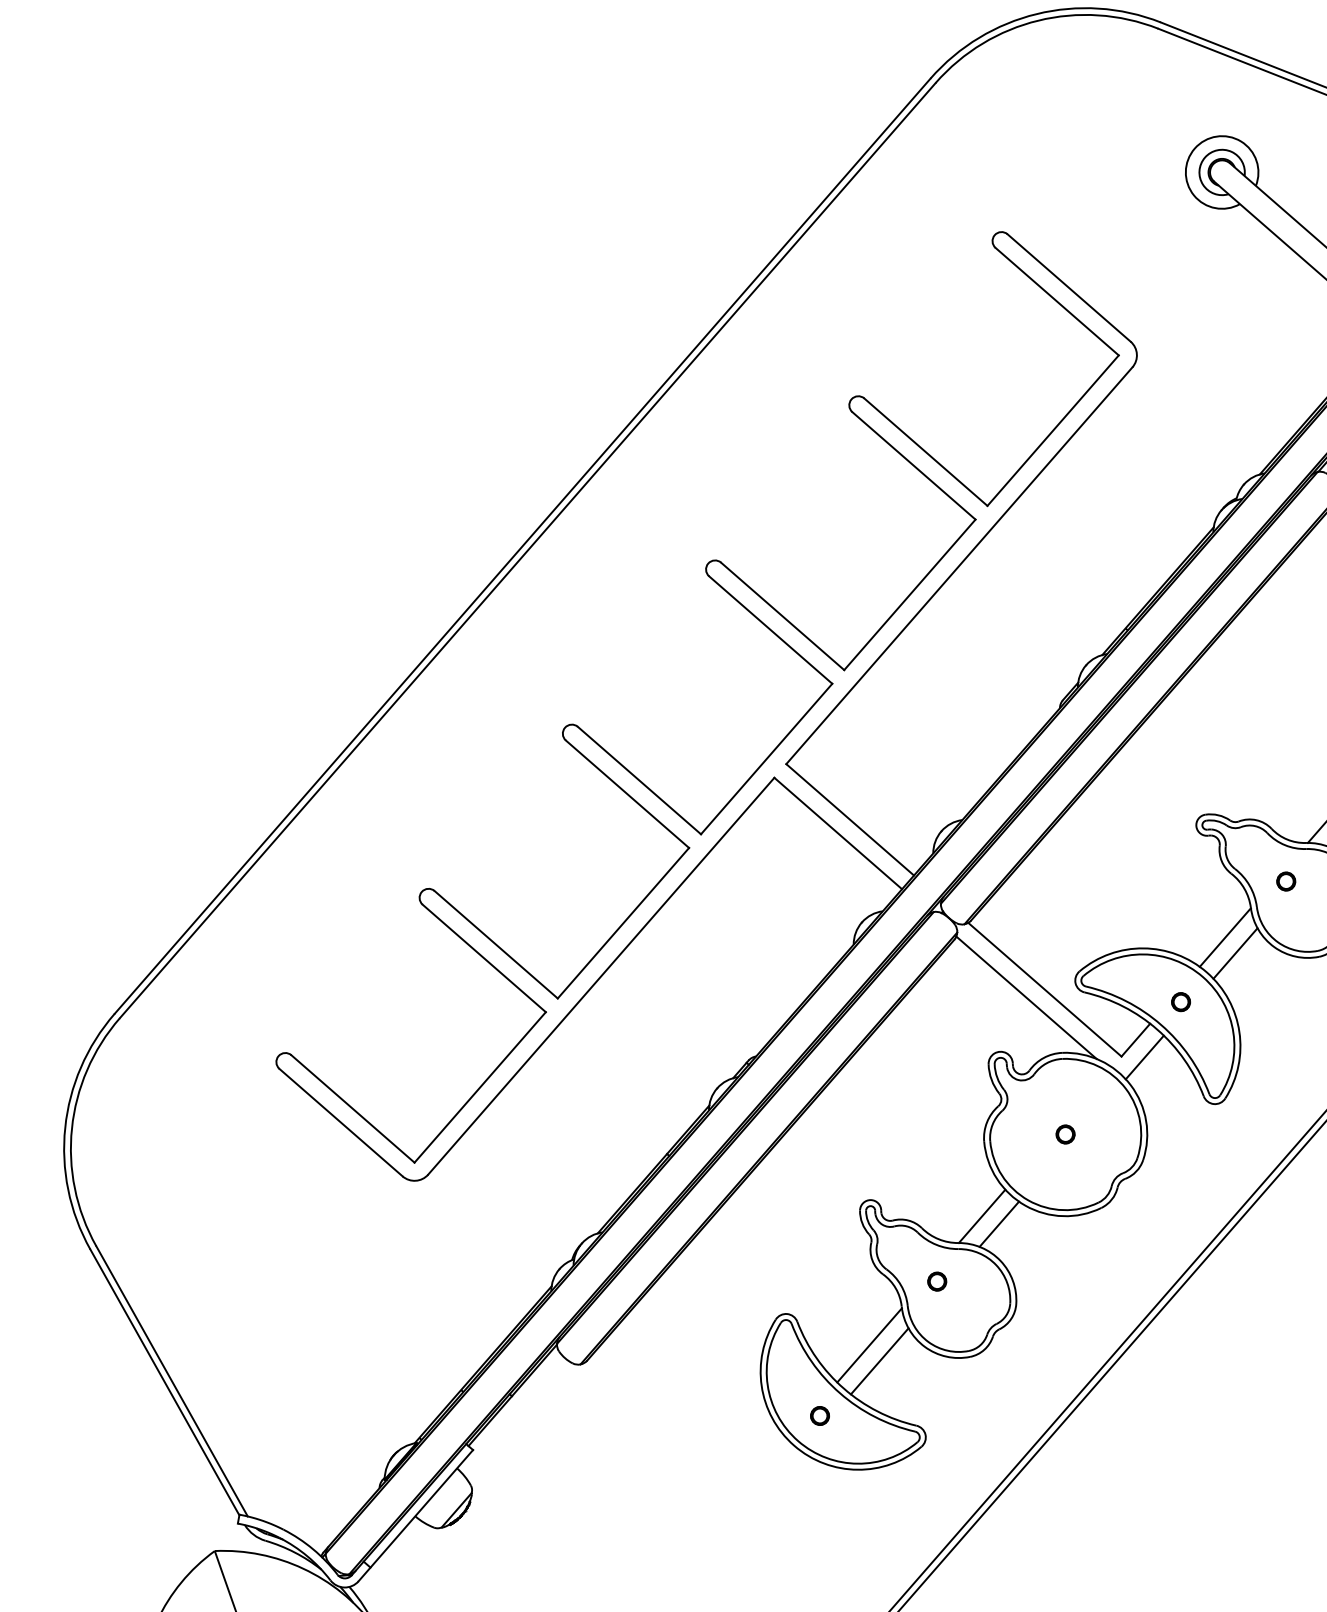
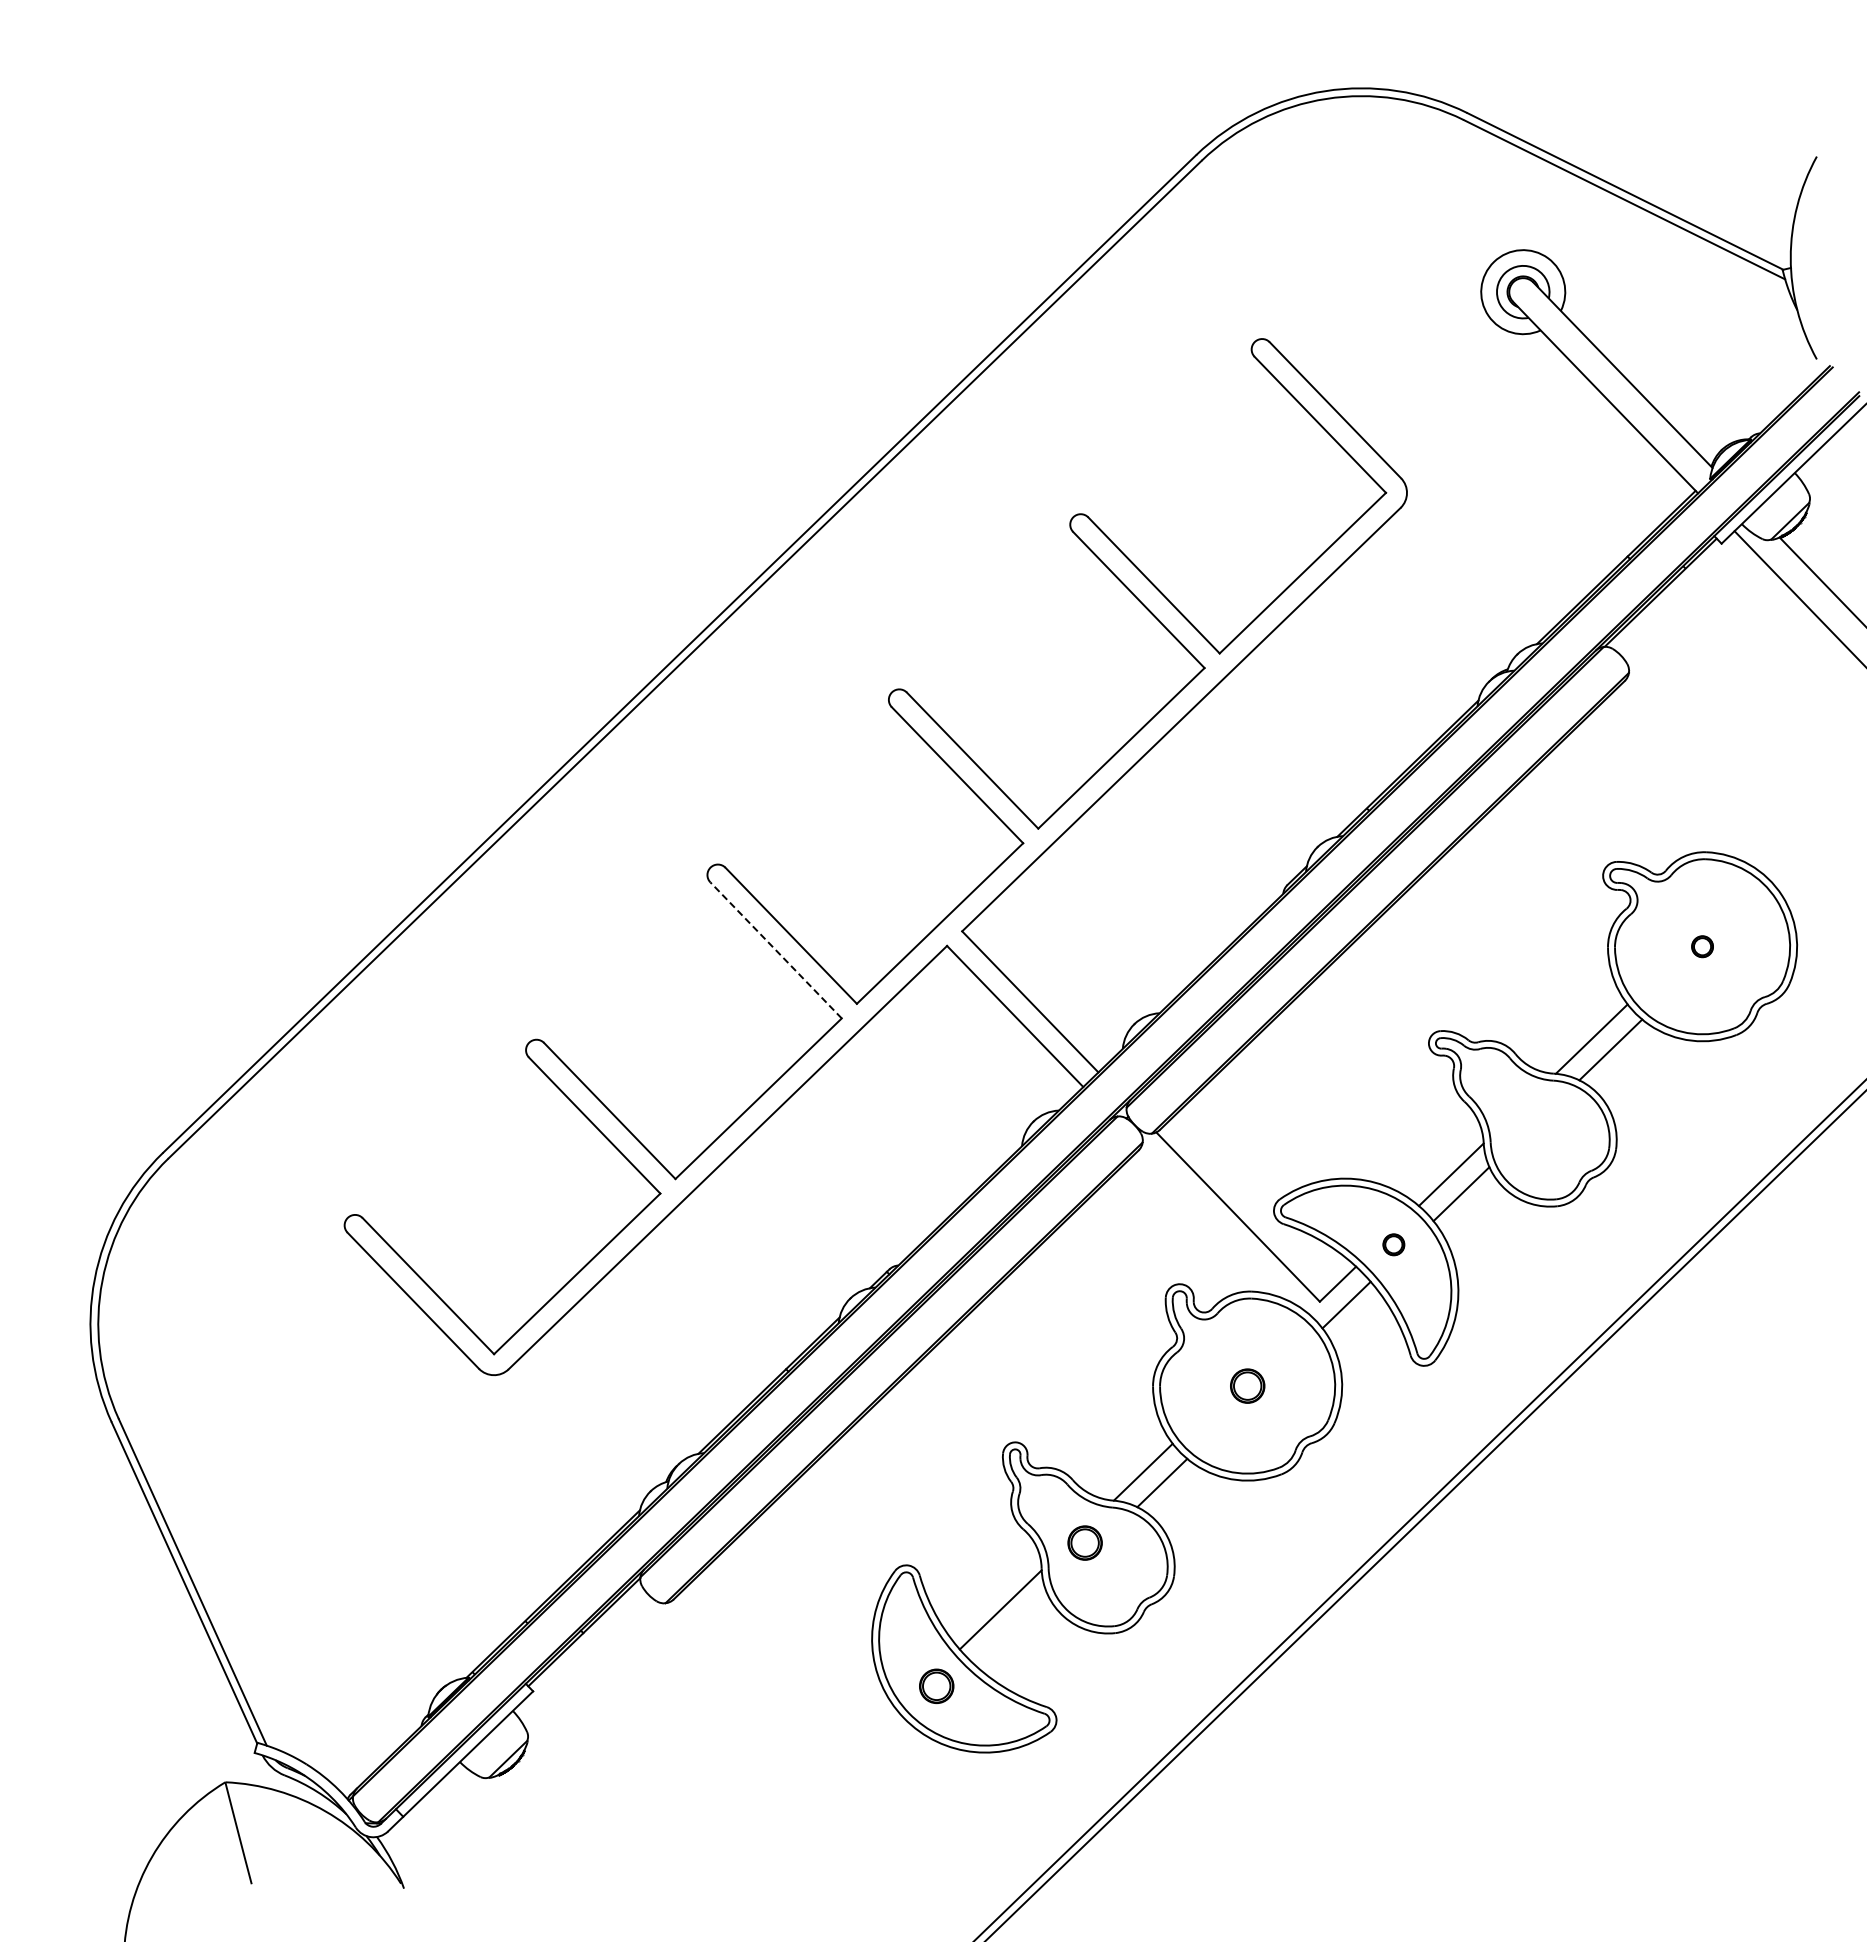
line: (627, 794) -> (776, 950), solid -> dashed
part: (1285, 881) -> (1526, 1115), removed
line: (1026, 997) -> (1215, 1224), removed
part: (1065, 1134) -> (1247, 1385), size x1.6
part: (936, 1281) -> (1084, 1542), size x1.6
line: (879, 1361) -> (1010, 1629), removed
part: (819, 1416) -> (936, 1686), size x1.6

